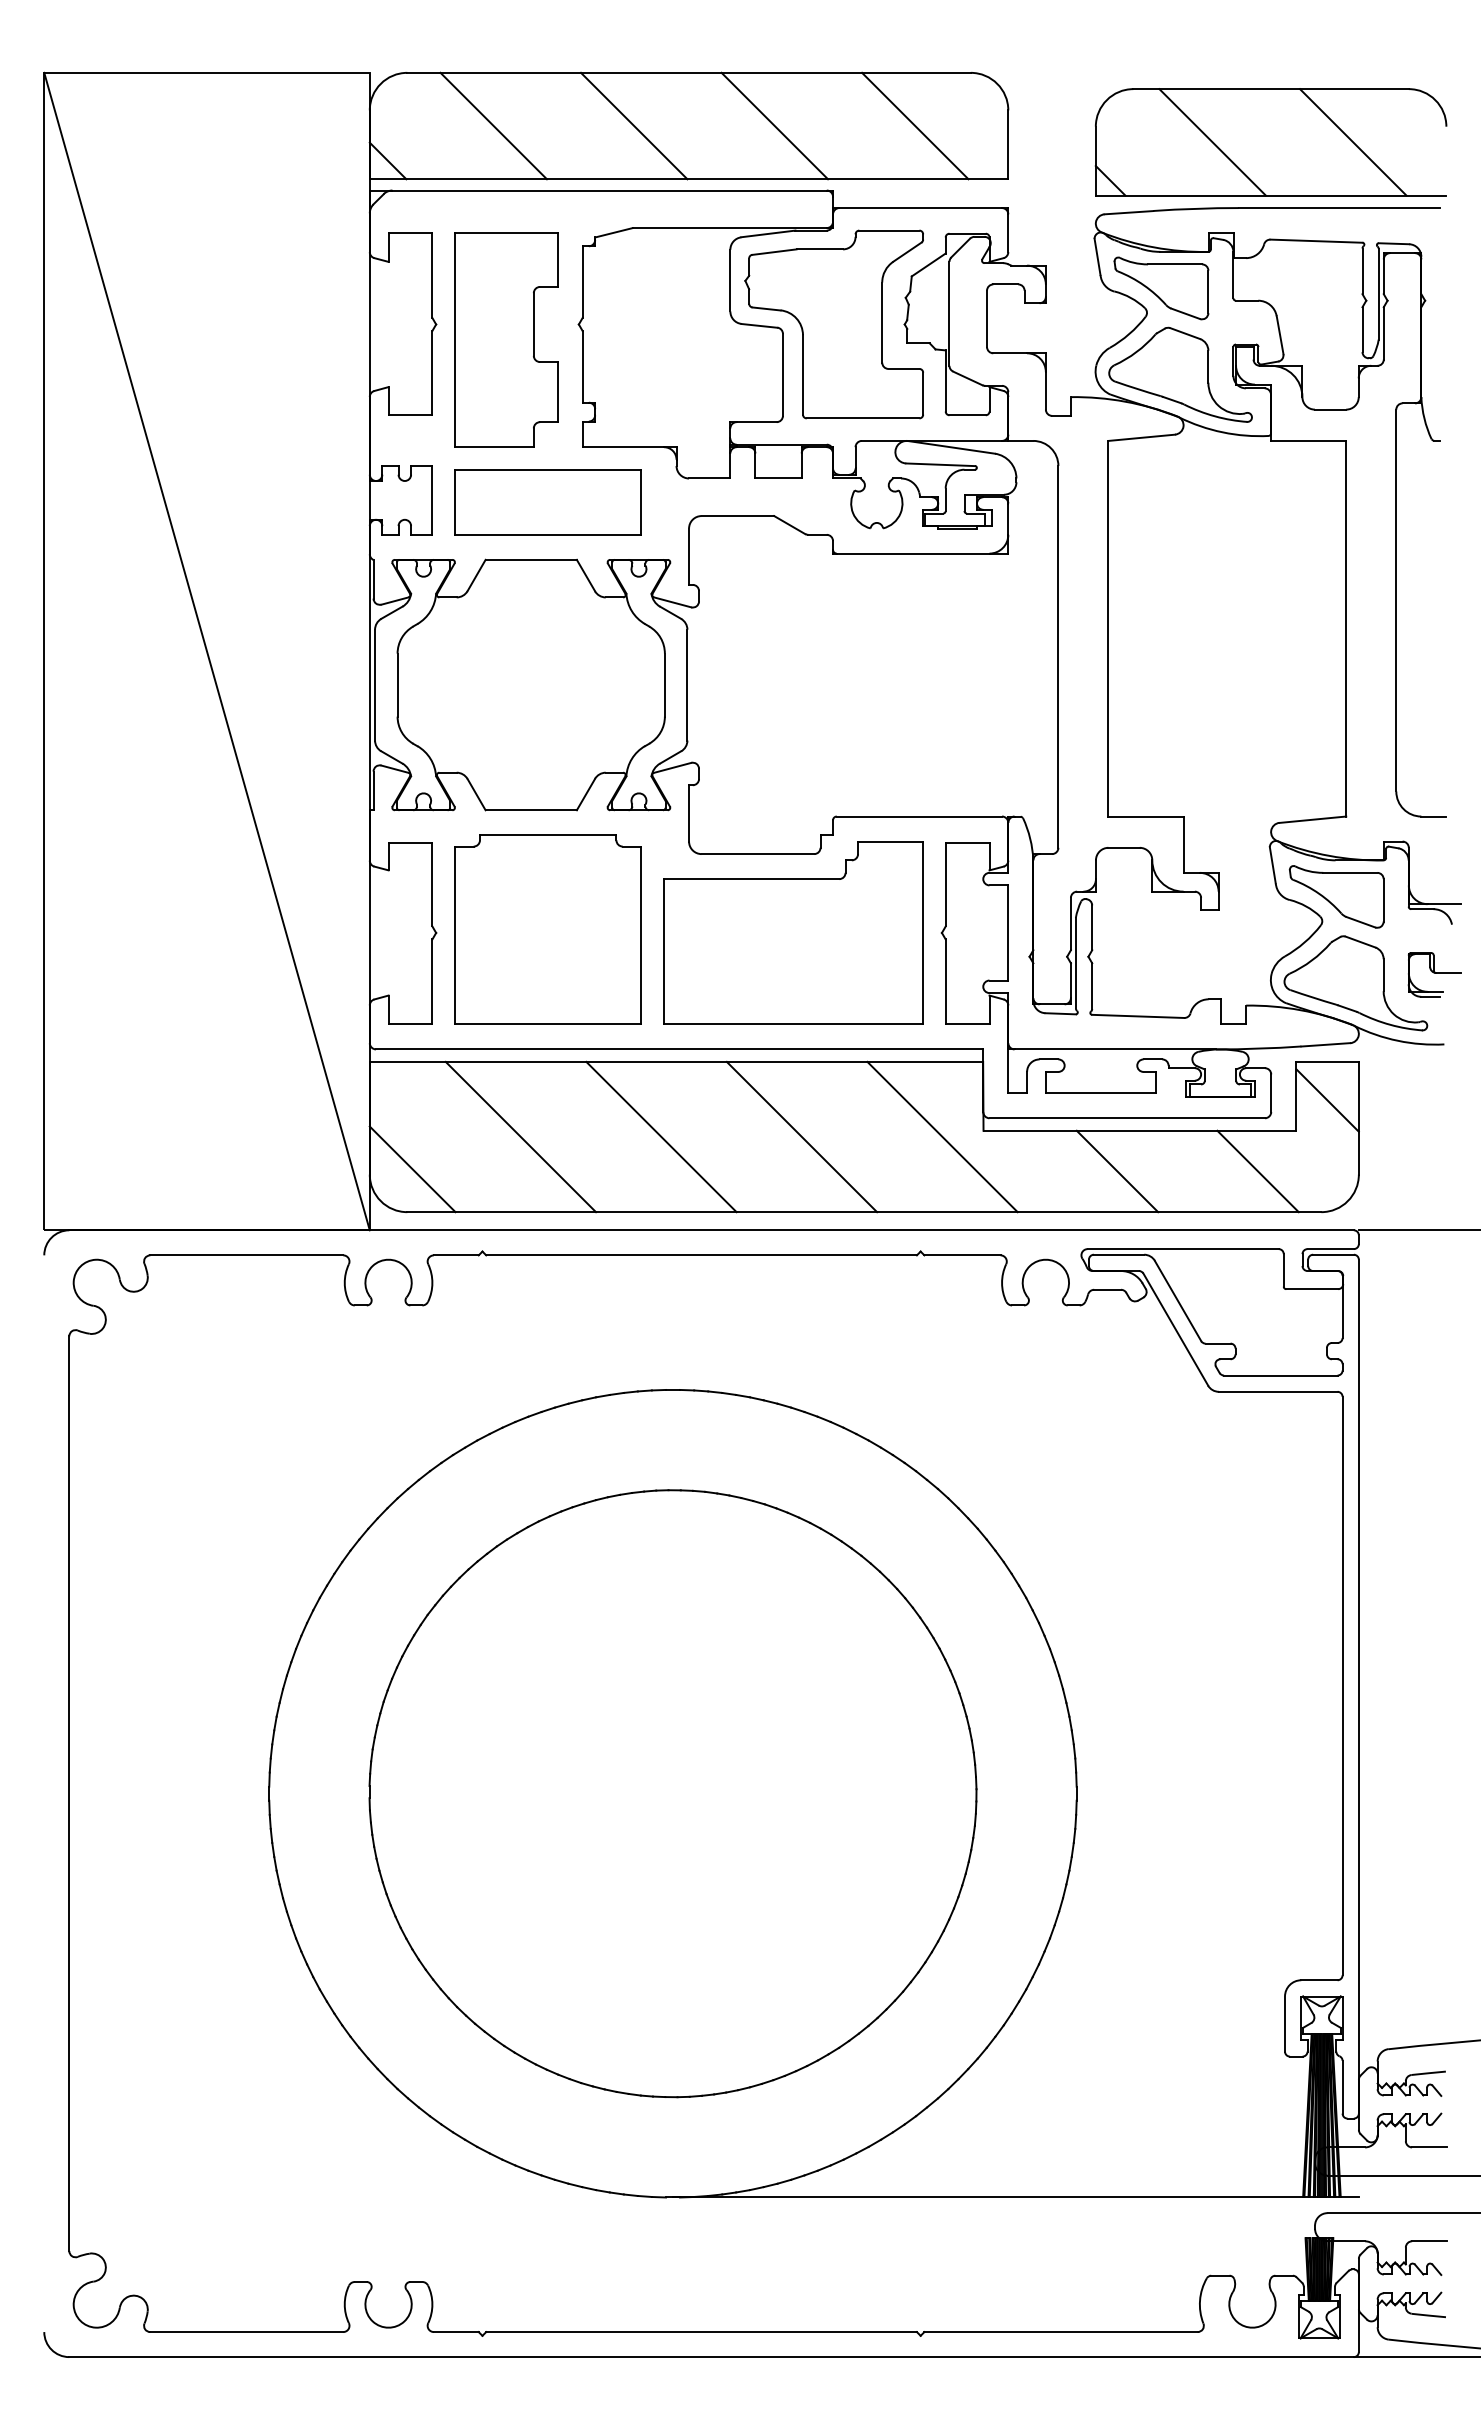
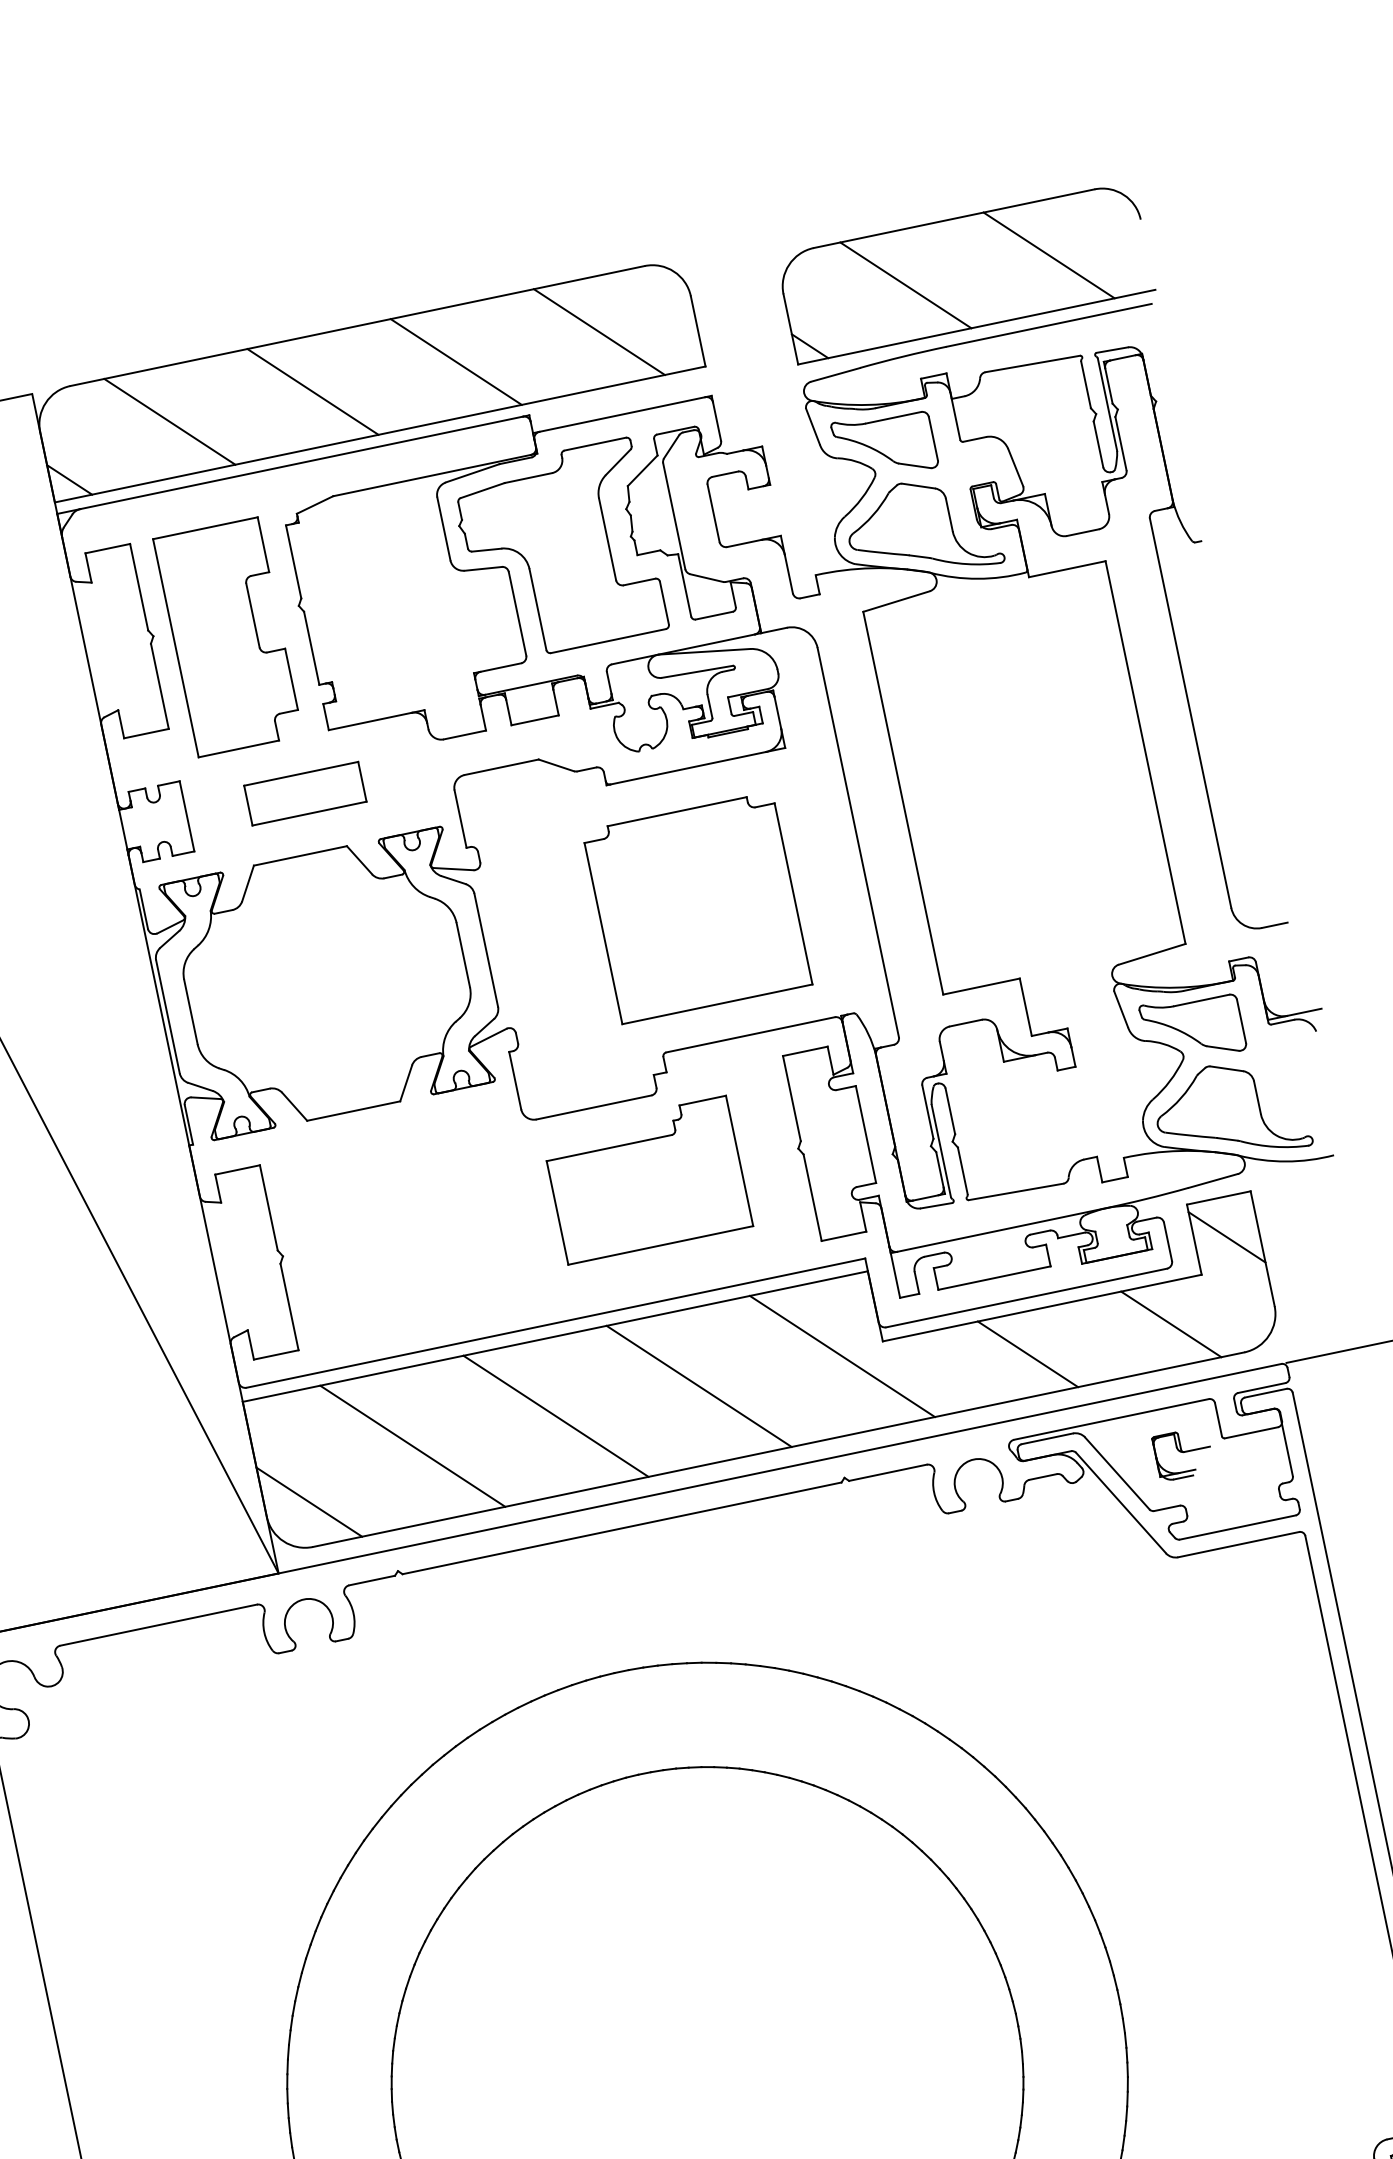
part: (547, 502) -> (304, 793), size x0.6
part: (547, 929) -> (696, 907), moved
part: (793, 932) -> (646, 1179), size x0.7
part: (1434, 974) -> (1182, 1453), moved

